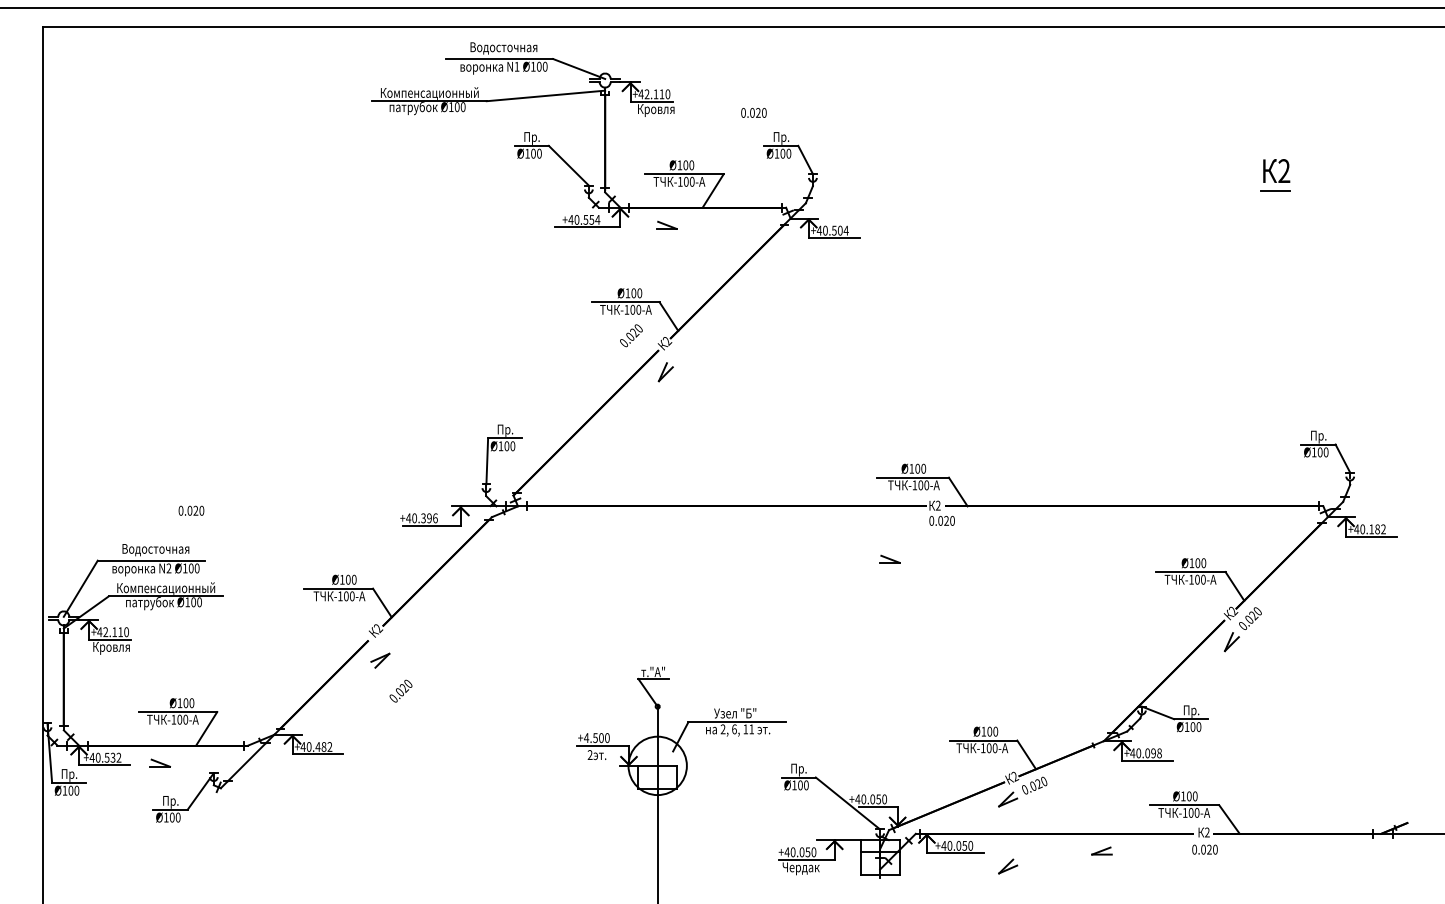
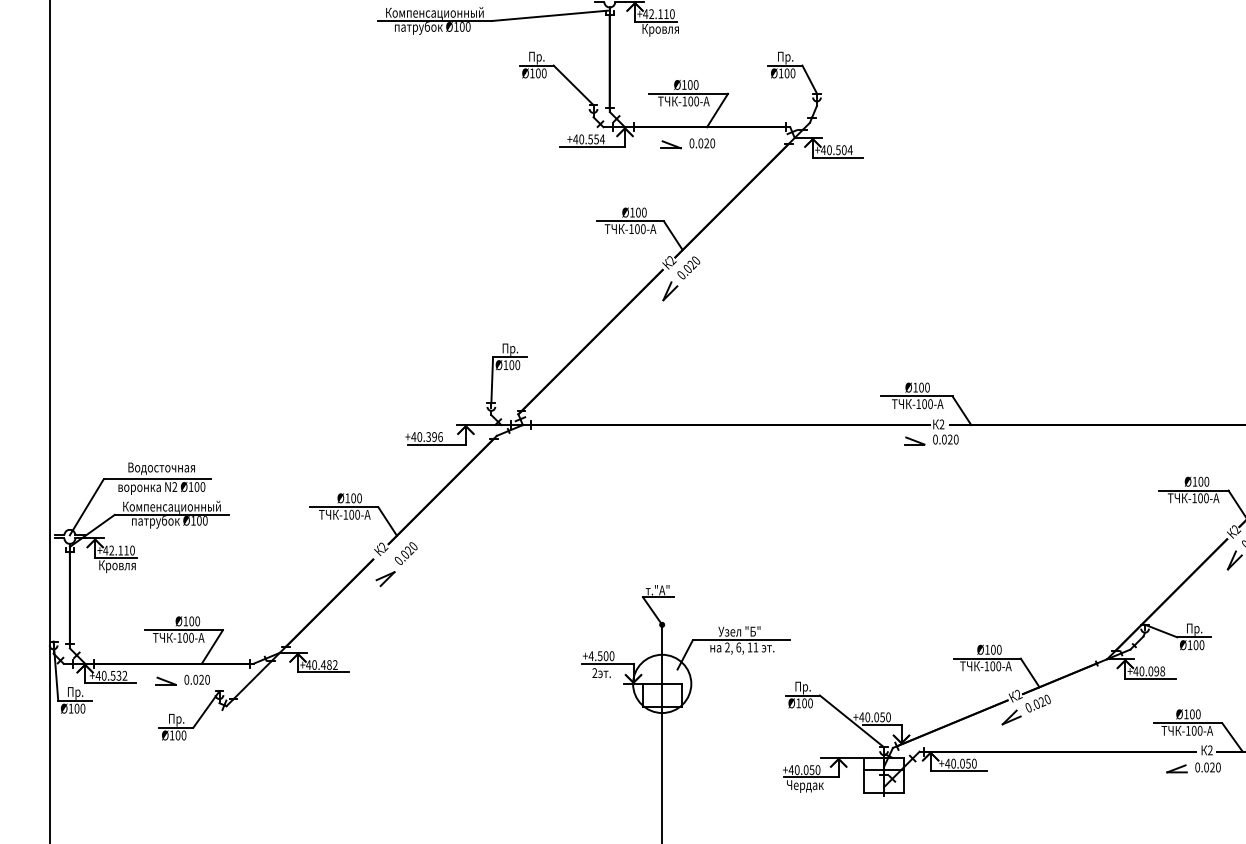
text: (753, 112) -> (701, 142), moved
text: (631, 335) -> (688, 267), moved
text: (191, 510) -> (197, 679), moved
part: (889, 558) -> (914, 440), moved
text: (400, 690) -> (405, 552), moved
part: (1101, 850) -> (1176, 768), moved
part: (1008, 866) -> (1012, 784), removed

